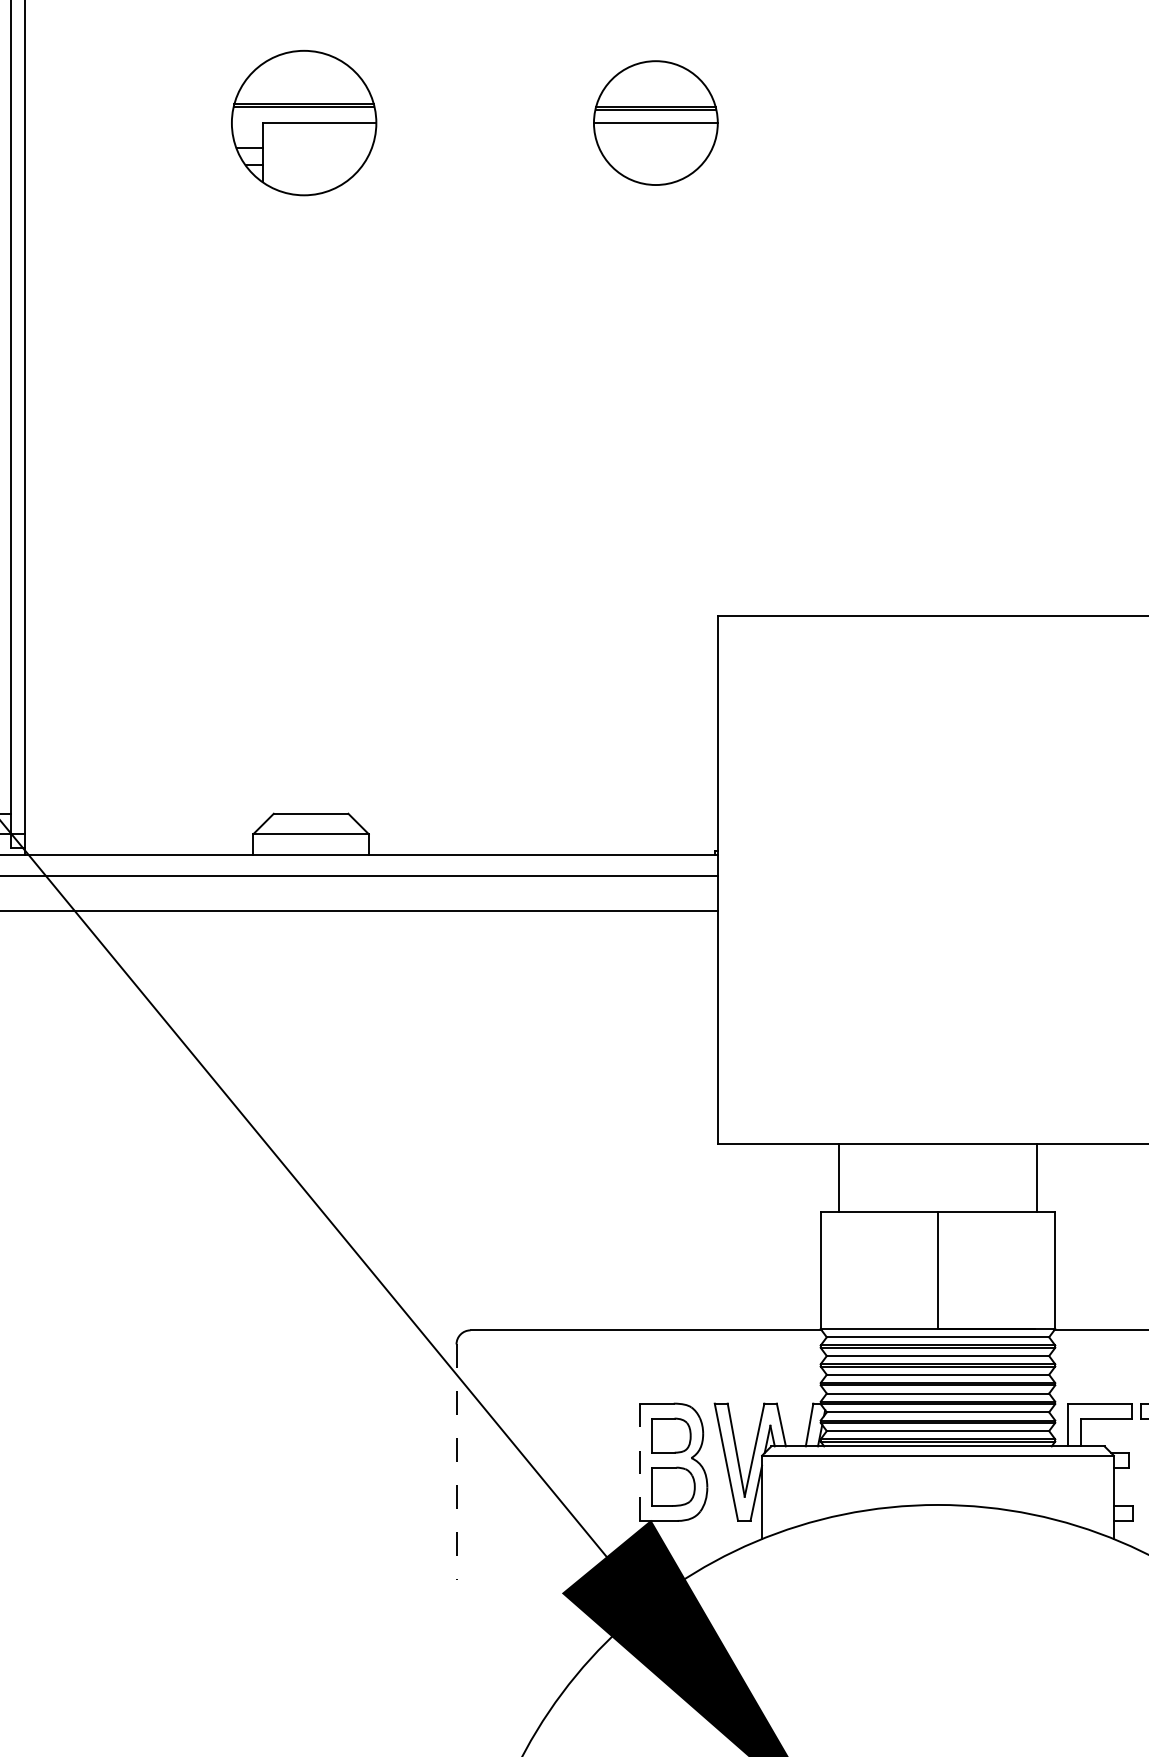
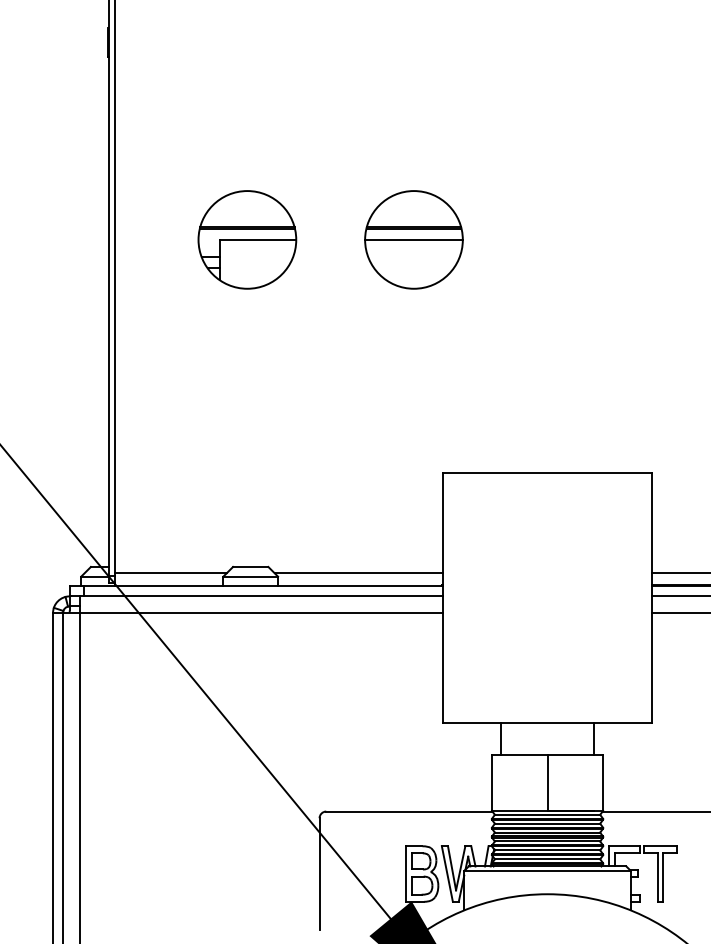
part: (304, 122) -> (247, 239), size x1.43
part: (654, 122) -> (413, 239), size x1.67
line: (141, 827) -> (170, 573), added
line: (538, 827) -> (358, 573), added
line: (456, 1463) -> (319, 874), dashed -> solid
line: (640, 1463) -> (406, 874), dashed -> solid

